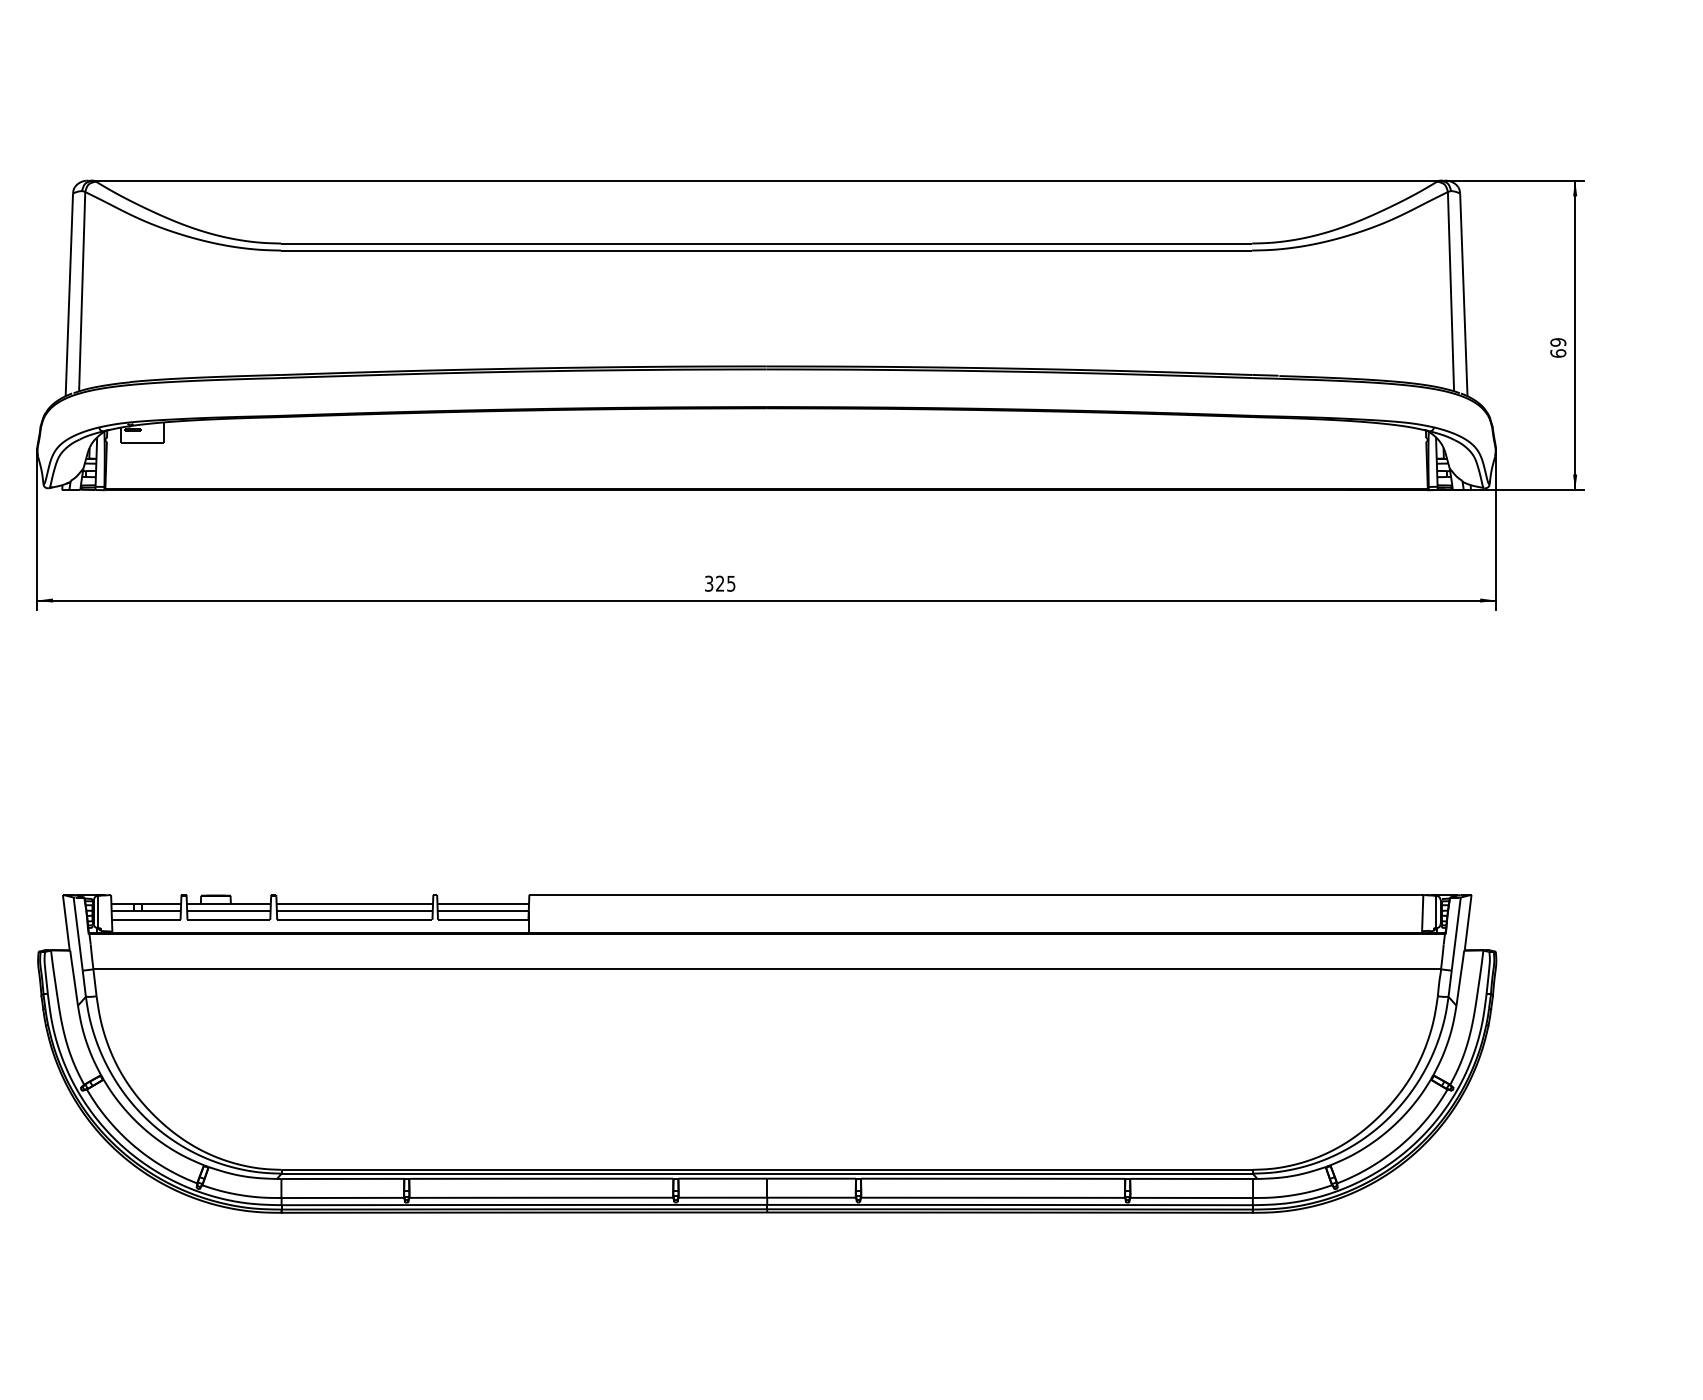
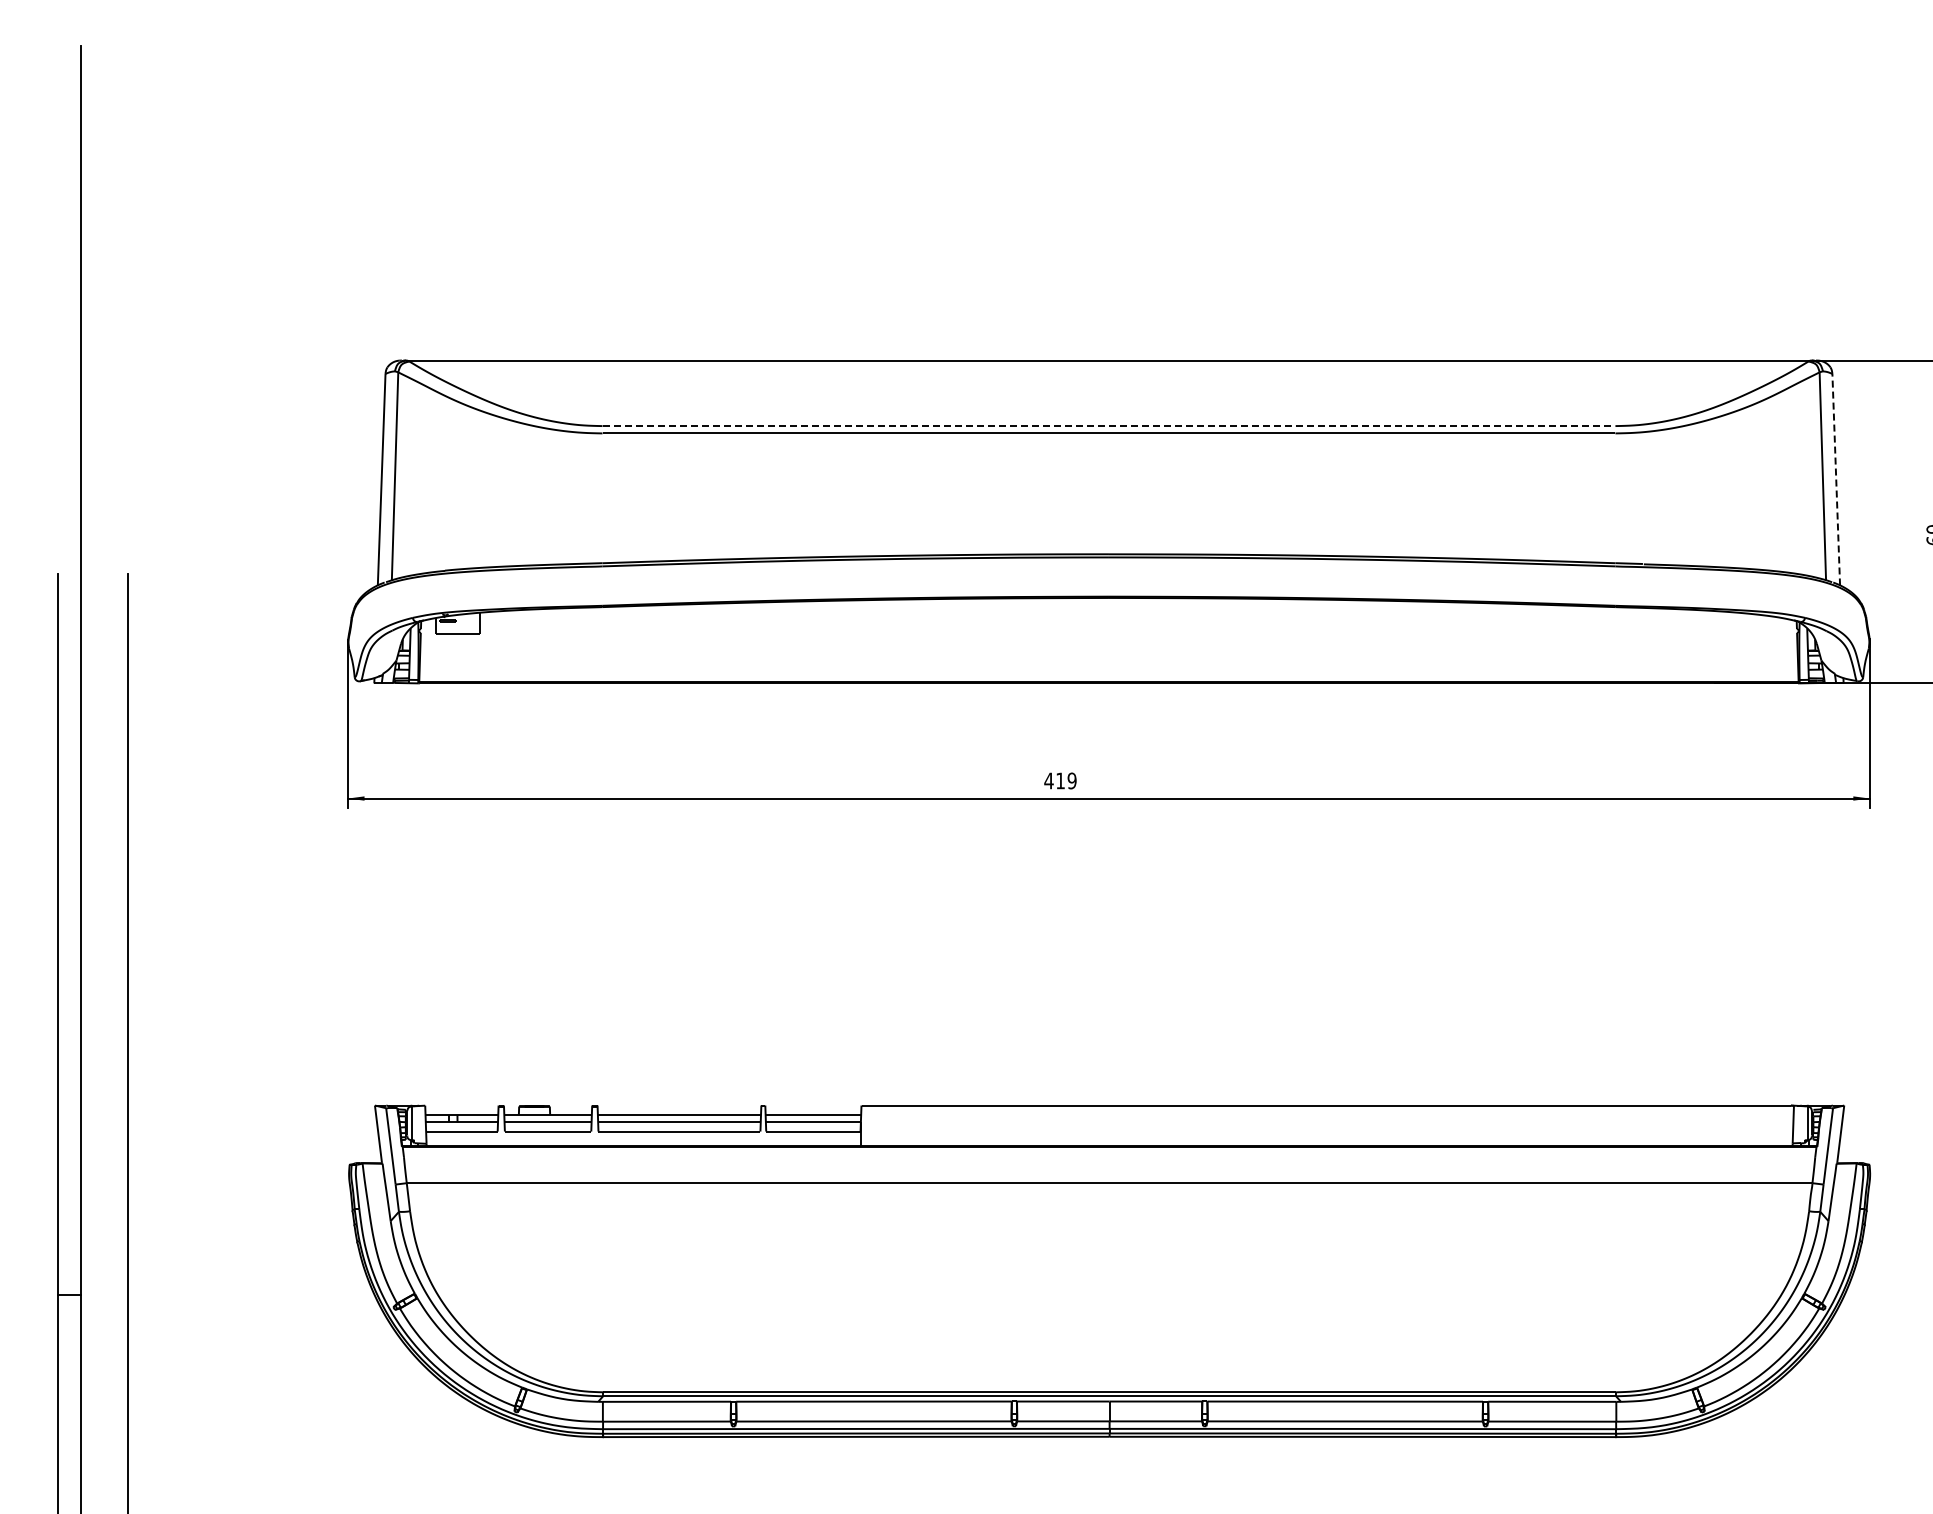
line: (767, 243) -> (1109, 426), solid -> dashed
line: (1464, 294) -> (1836, 479), solid -> dashed
text: (720, 583) -> (1060, 780), 325 -> 419

